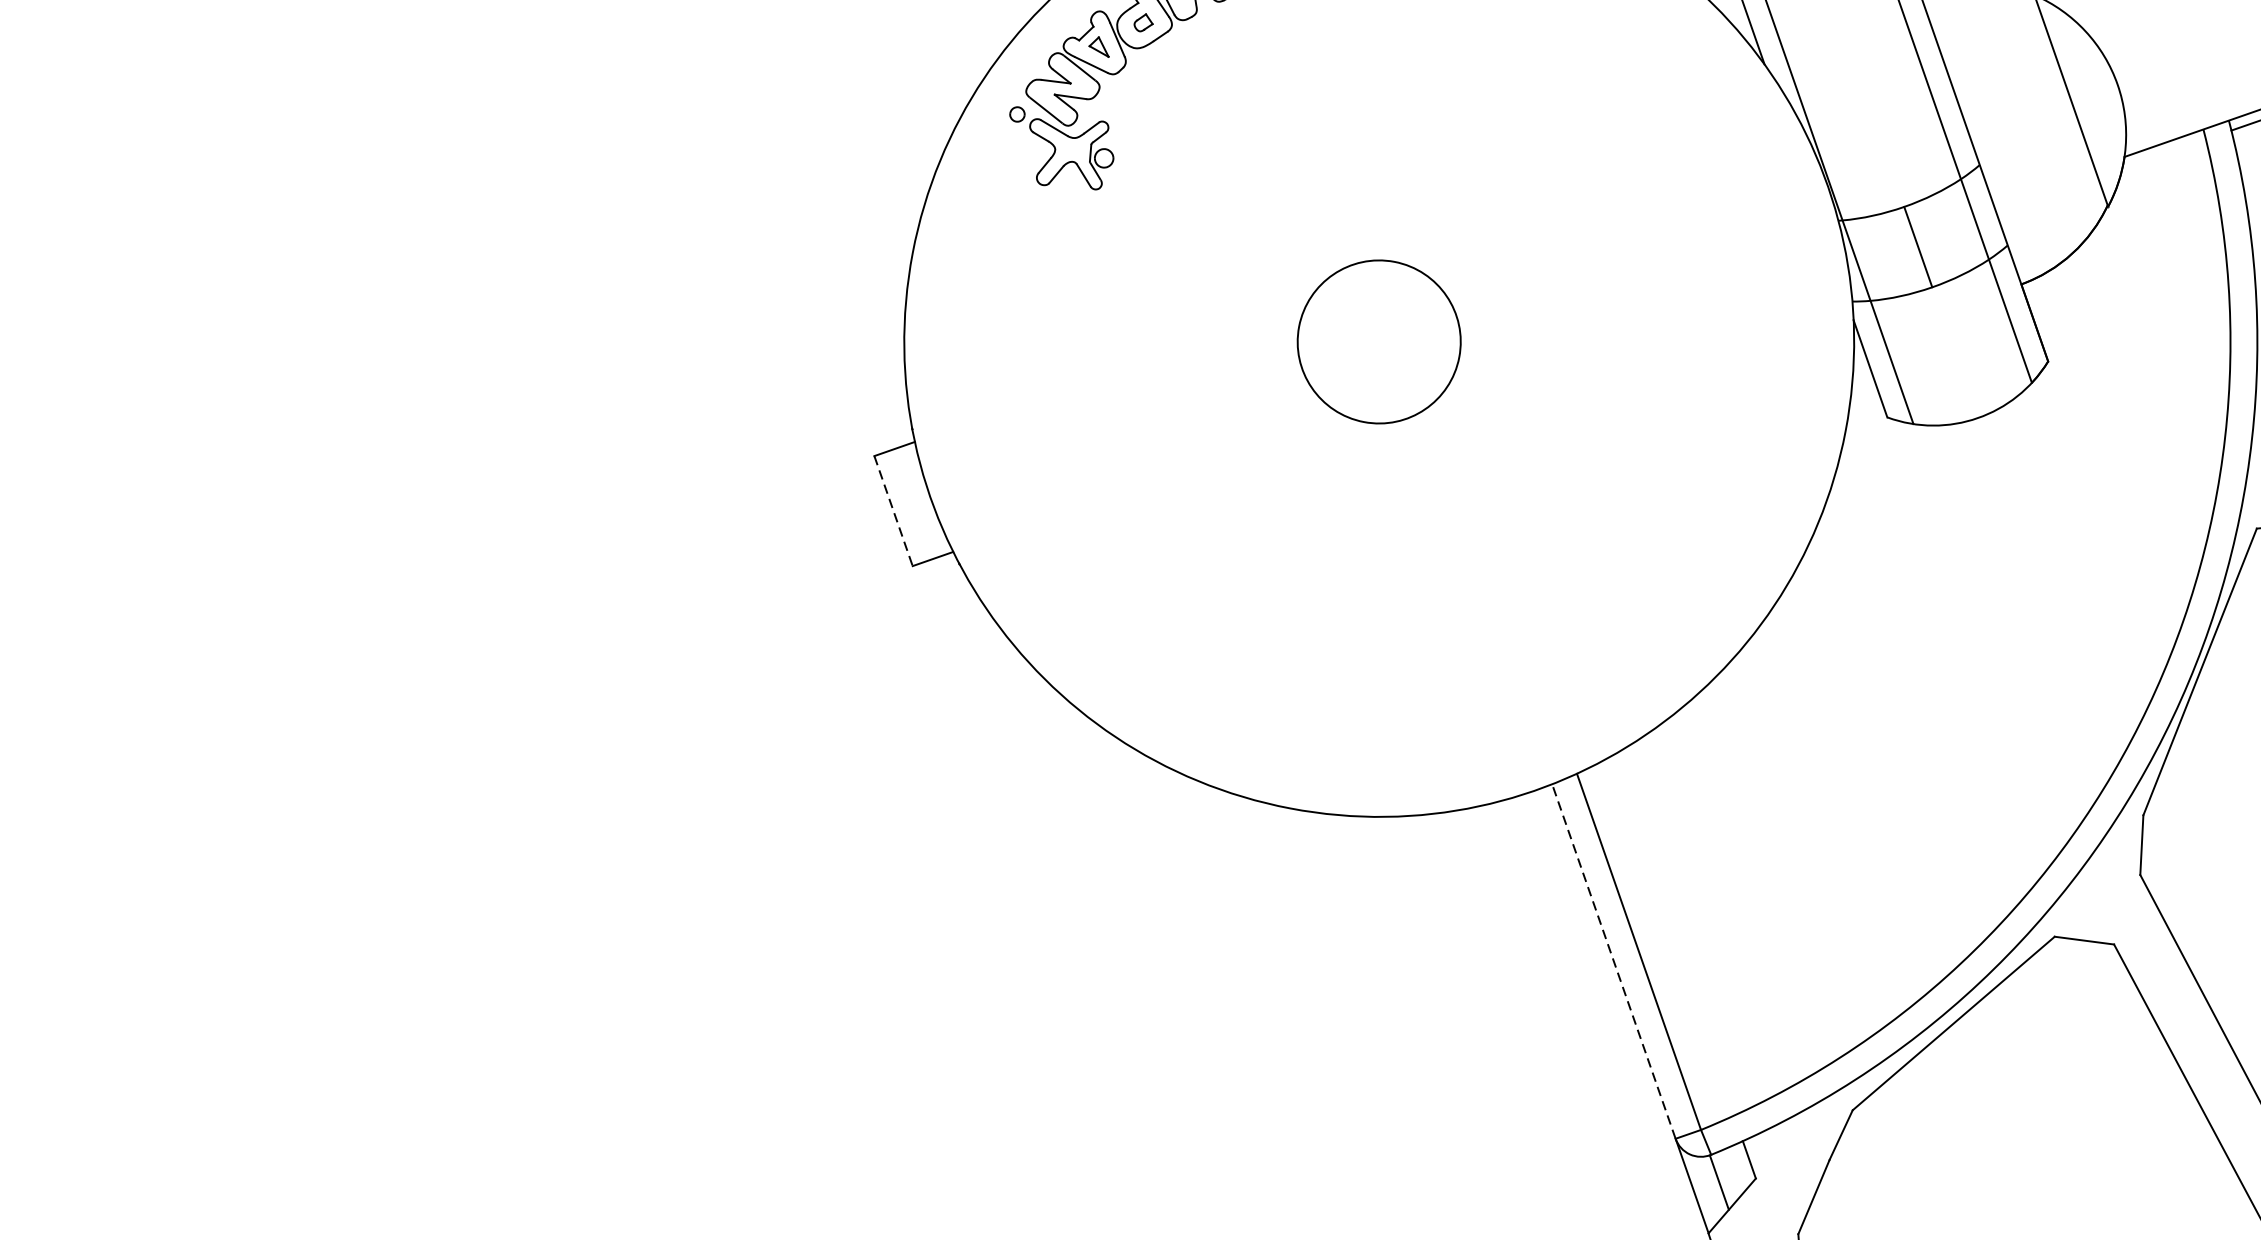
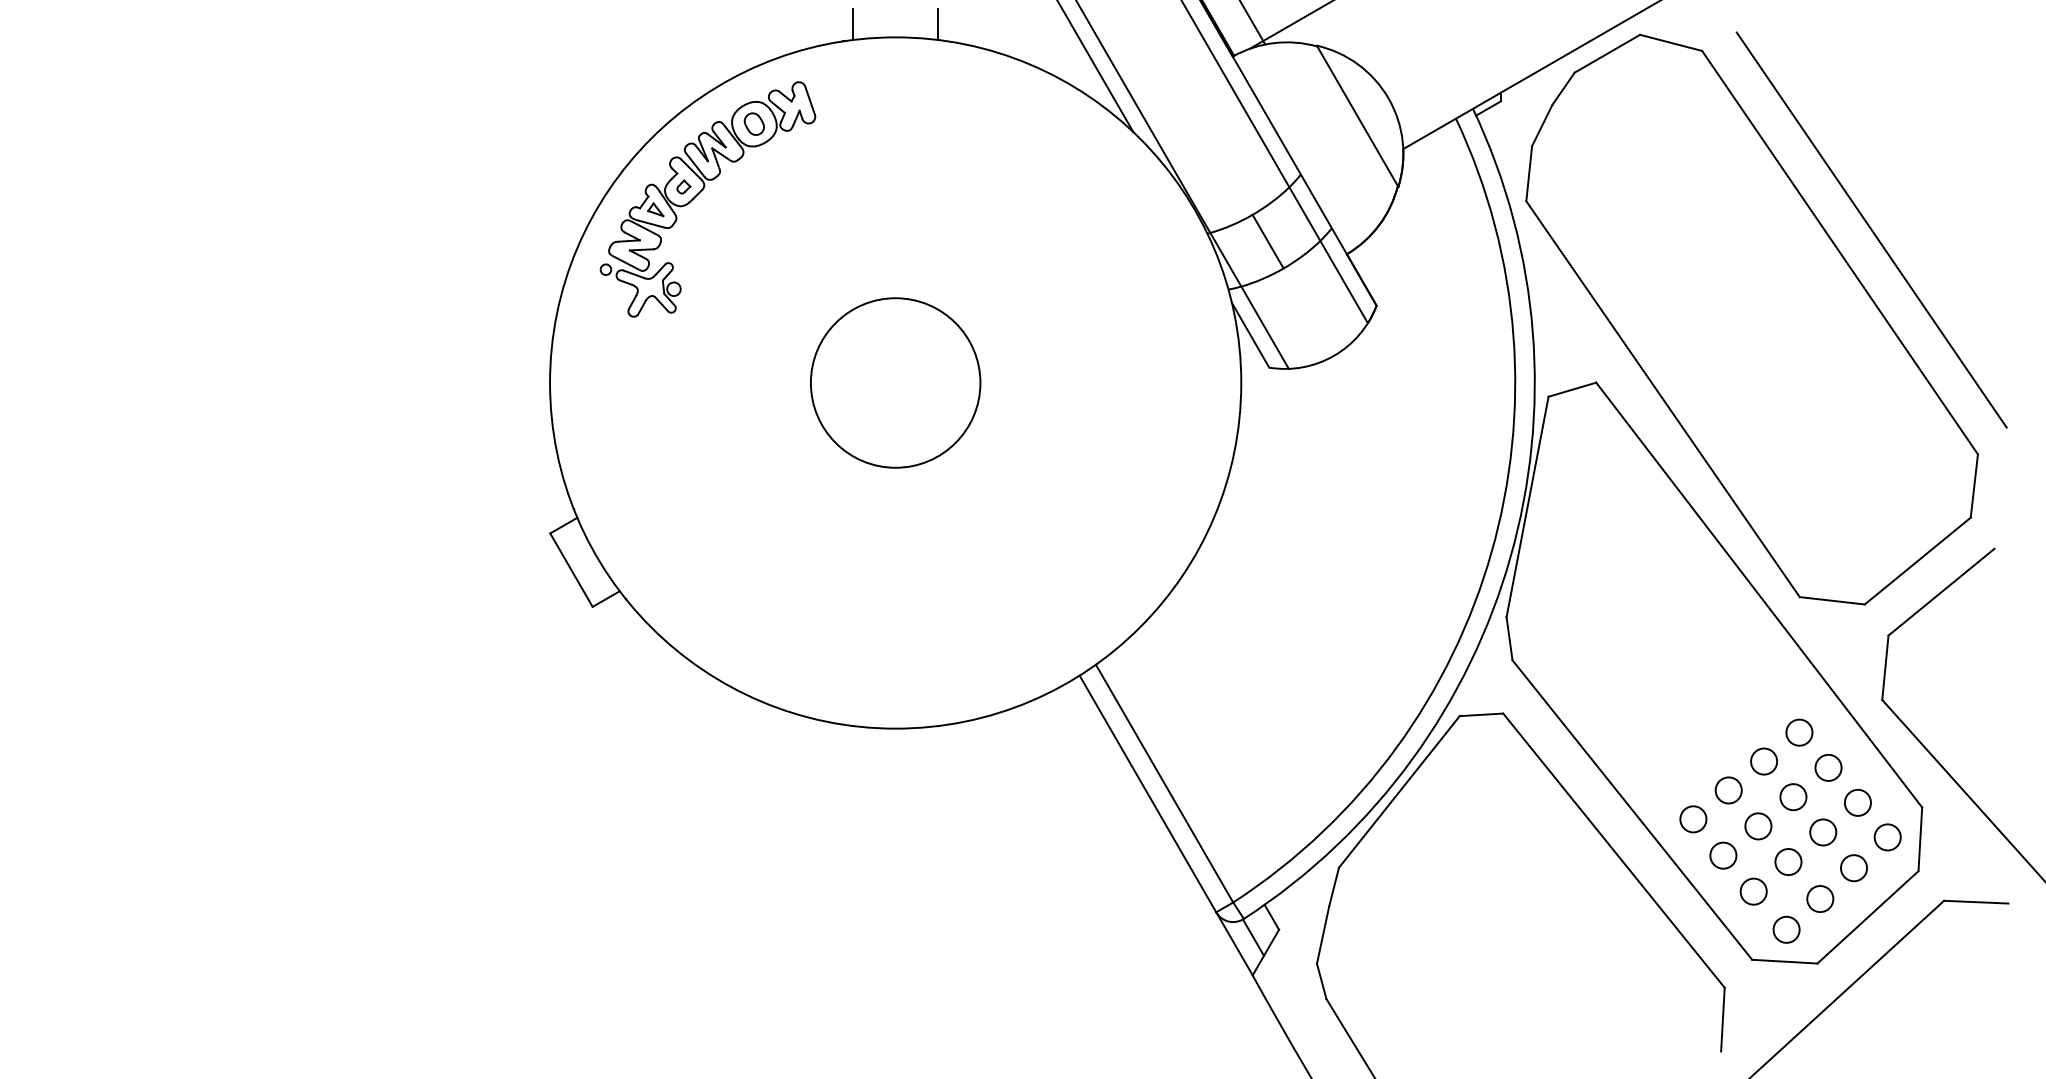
circle: (1379, 341) -> (895, 382), size x1.43
line: (893, 511) -> (571, 570), dashed -> solid
line: (1613, 960) -> (1147, 793), dashed -> solid

